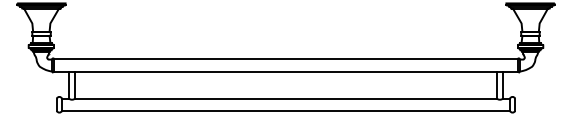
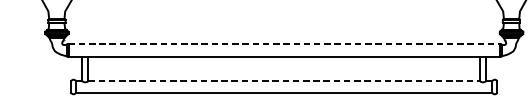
line: (286, 58) -> (284, 43), solid -> dashed
line: (286, 98) -> (284, 81), solid -> dashed

